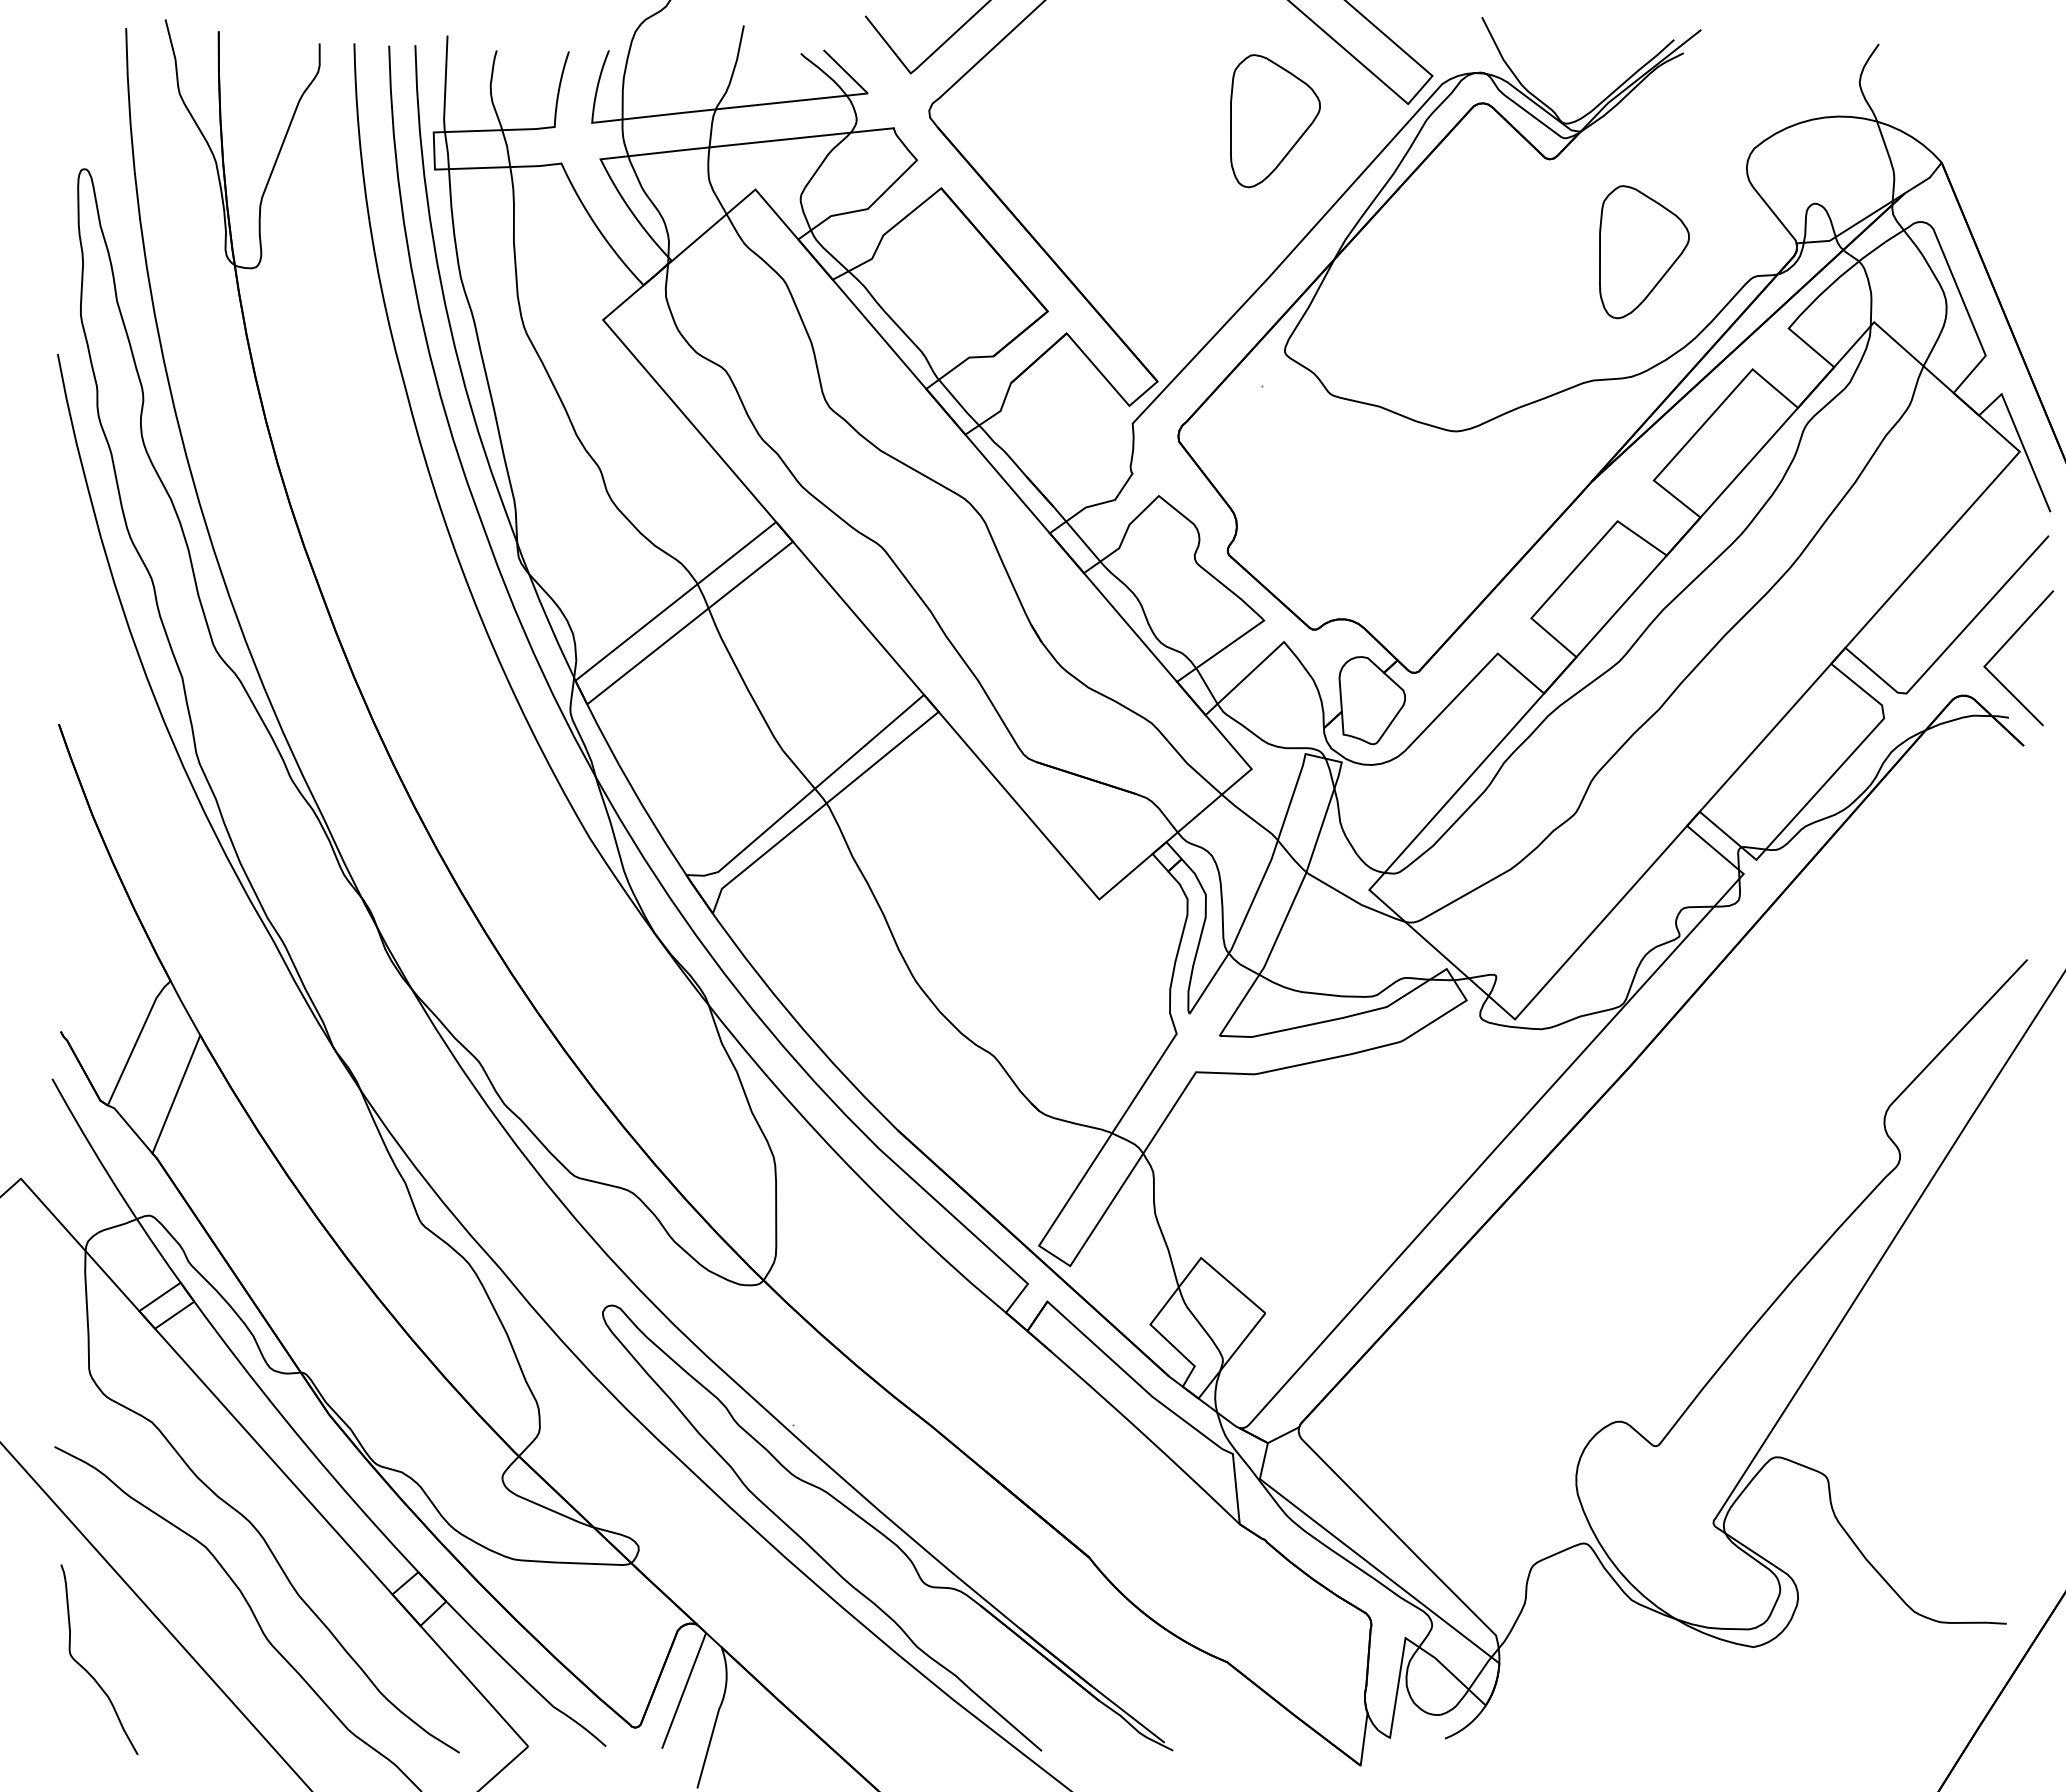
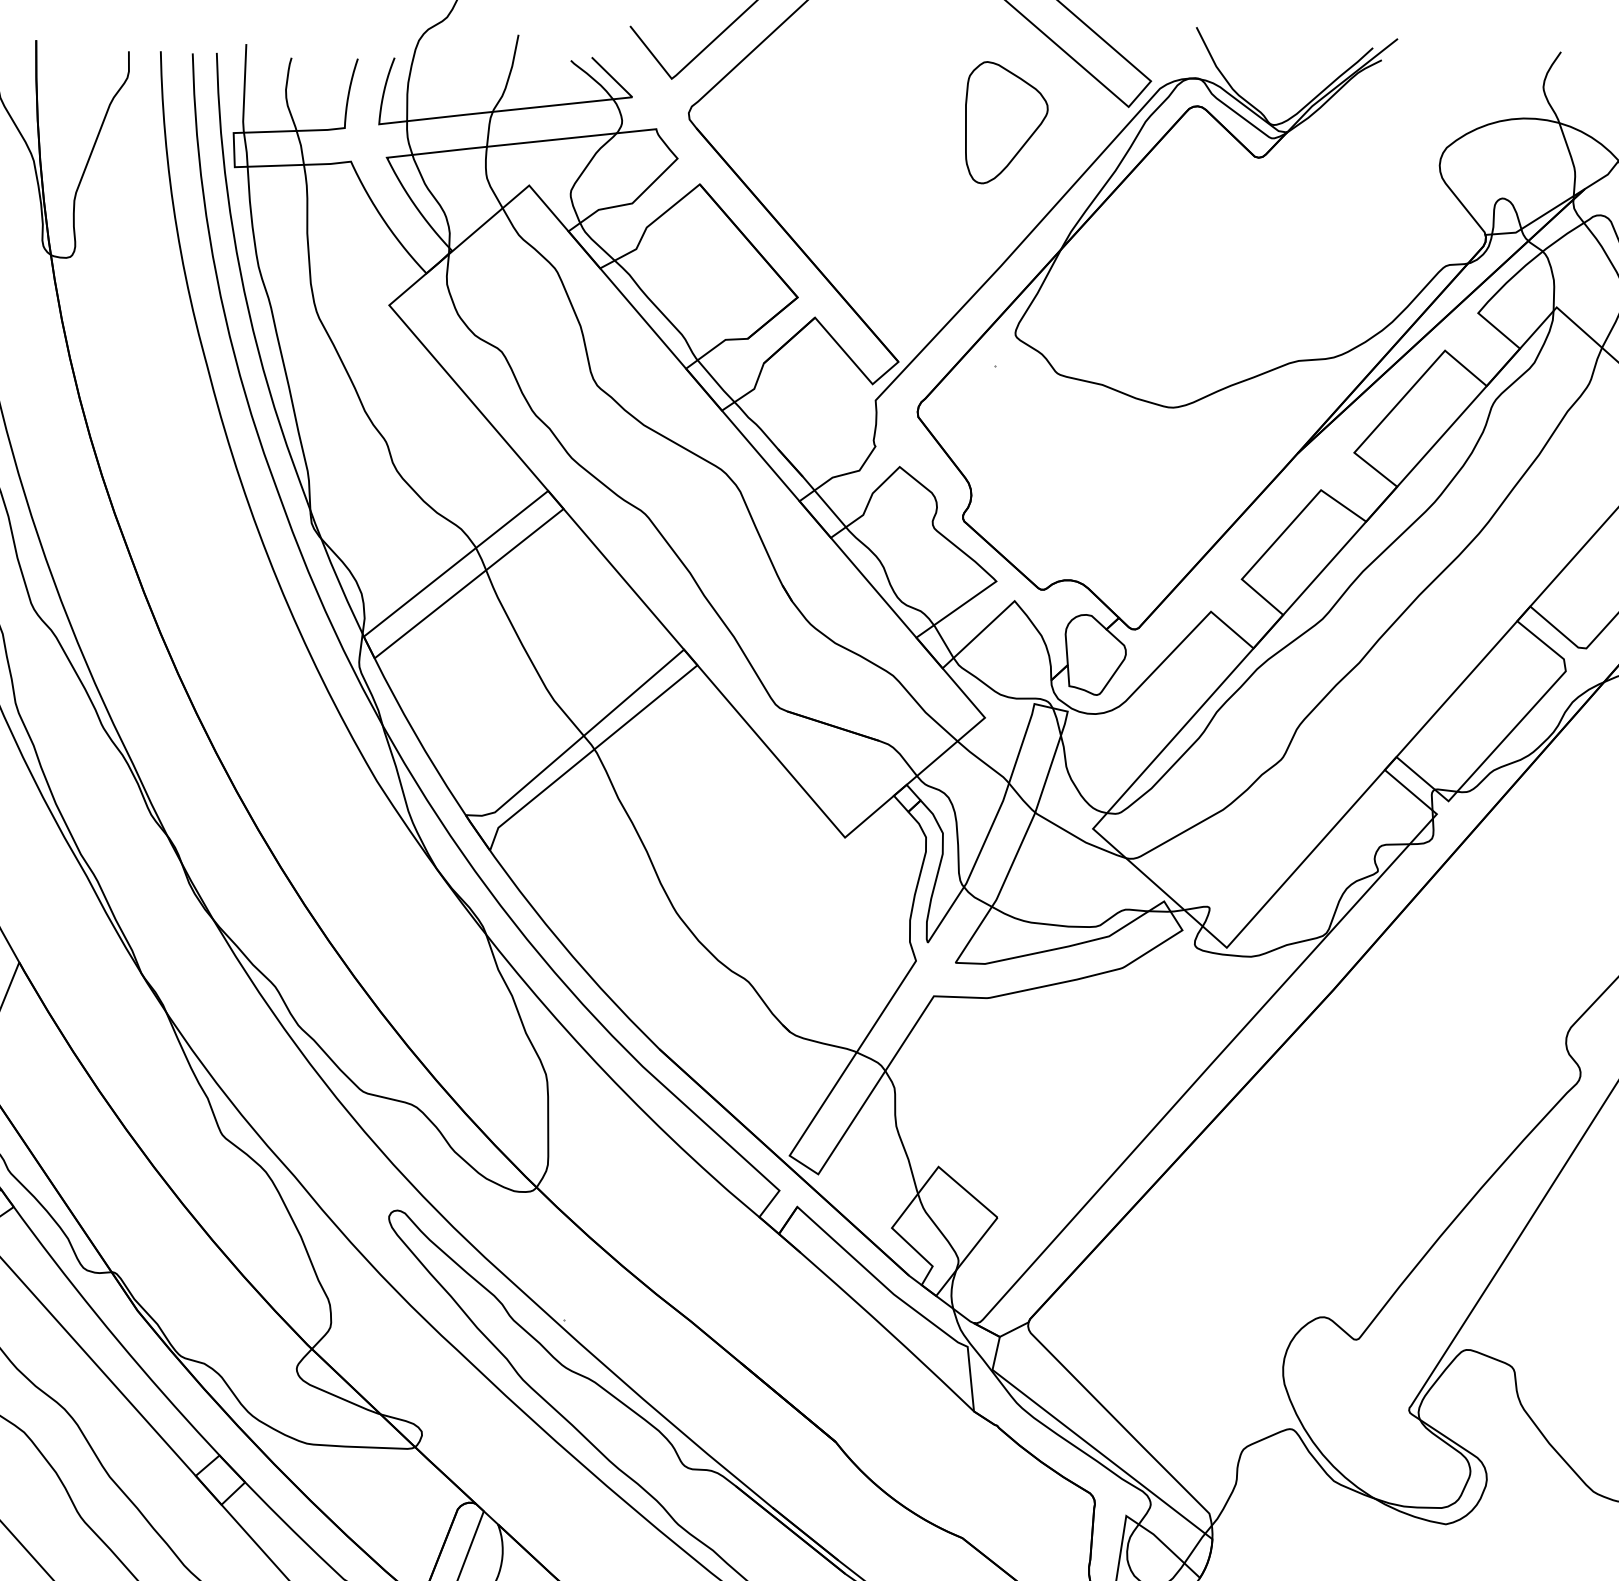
part: (1644, 252) -> (1345, 243), removed

